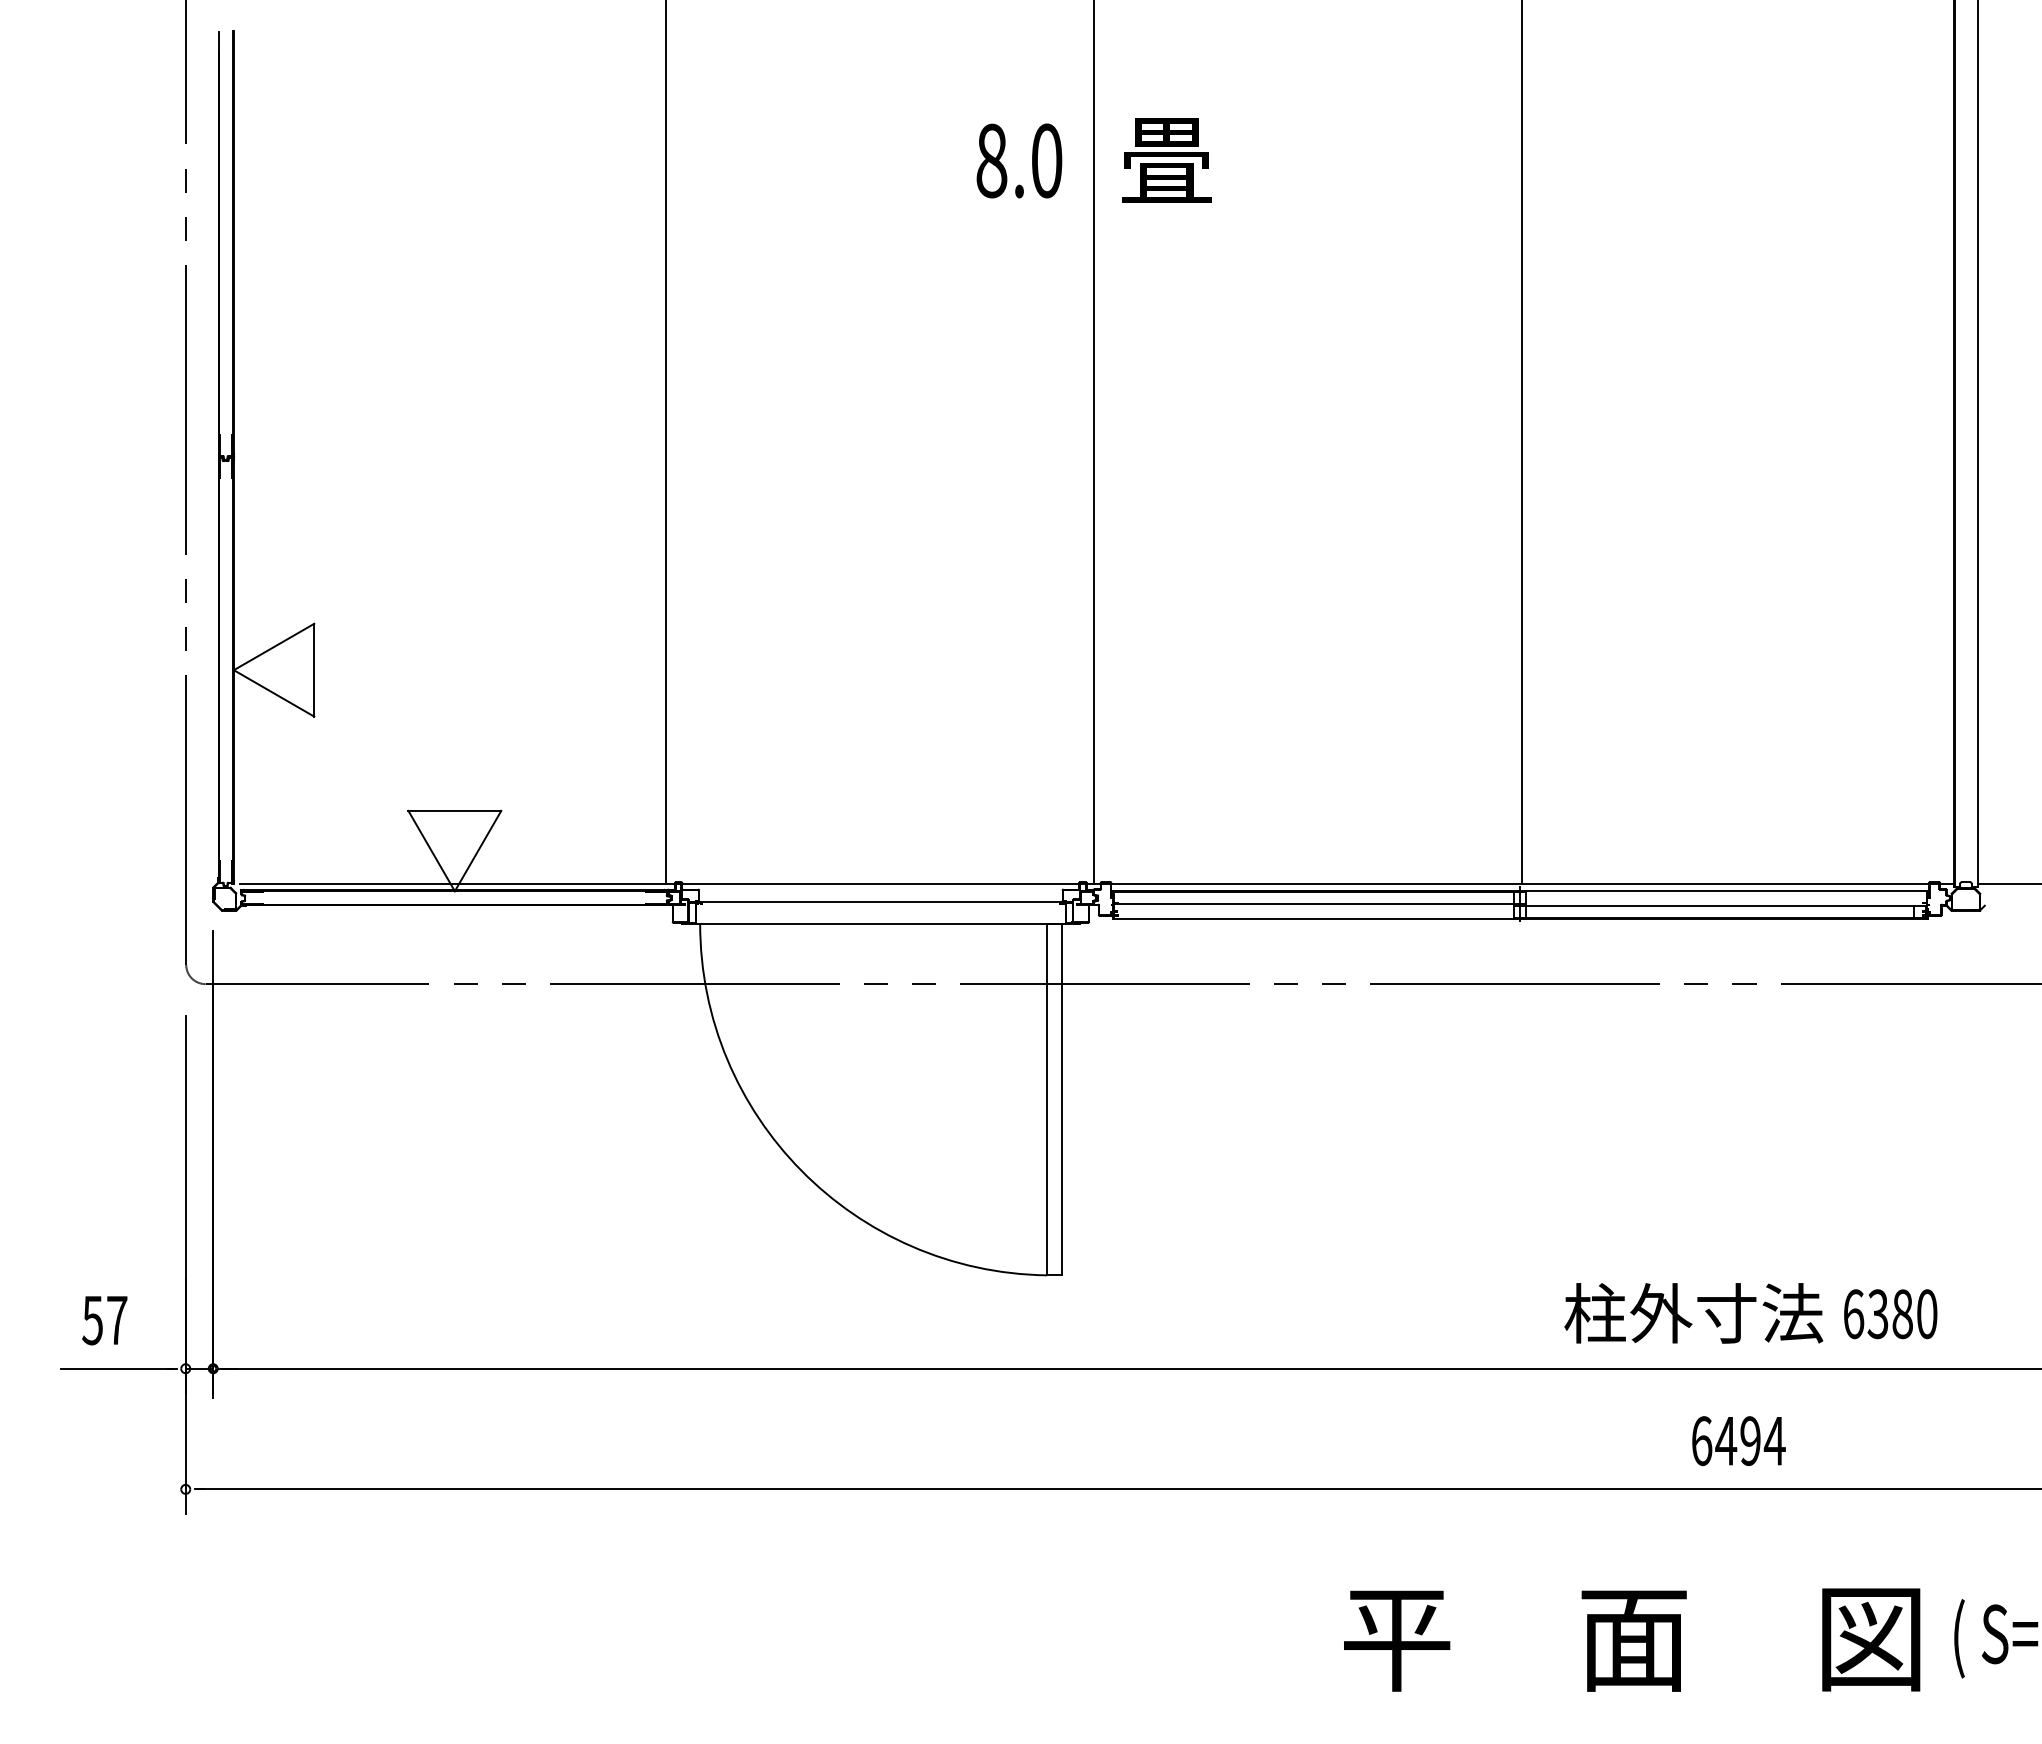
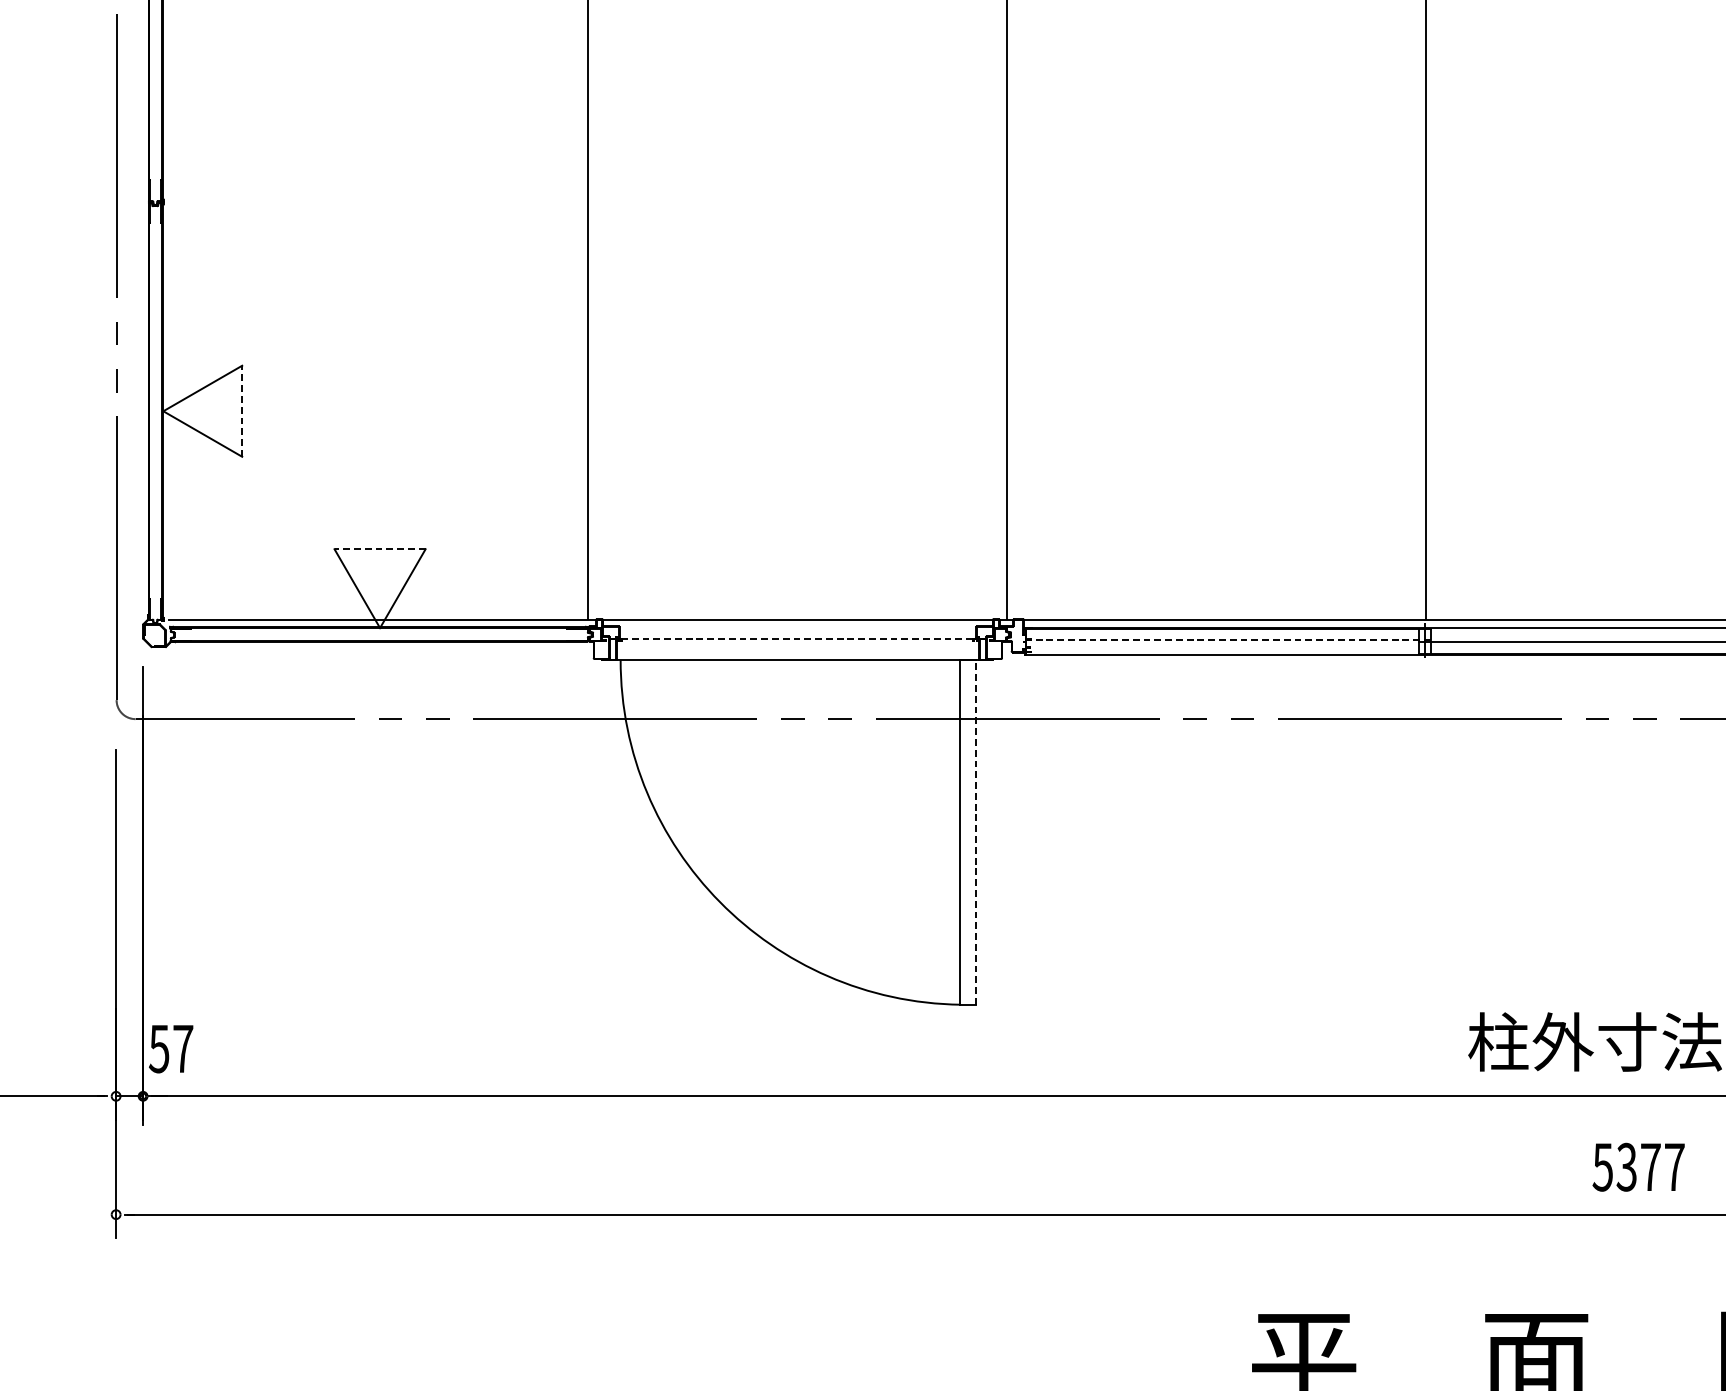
line: (314, 669) -> (242, 410), solid -> dashed
line: (454, 810) -> (379, 548), solid -> dashed
line: (879, 902) -> (796, 639), solid -> dashed
line: (1320, 903) -> (1228, 640), solid -> dashed
line: (1062, 1099) -> (975, 832), solid -> dashed
text: (104, 1320) -> (170, 1049), moved
text: (1738, 1441) -> (1638, 1167), 6494 -> 5377

